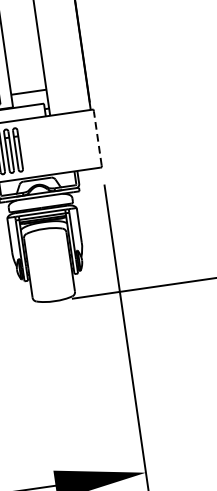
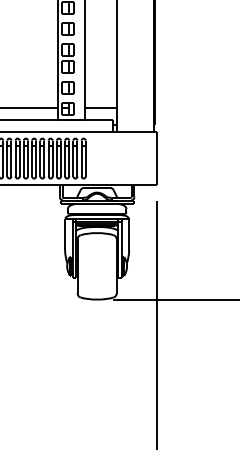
line: (98, 138) -> (157, 158), dashed -> solid

